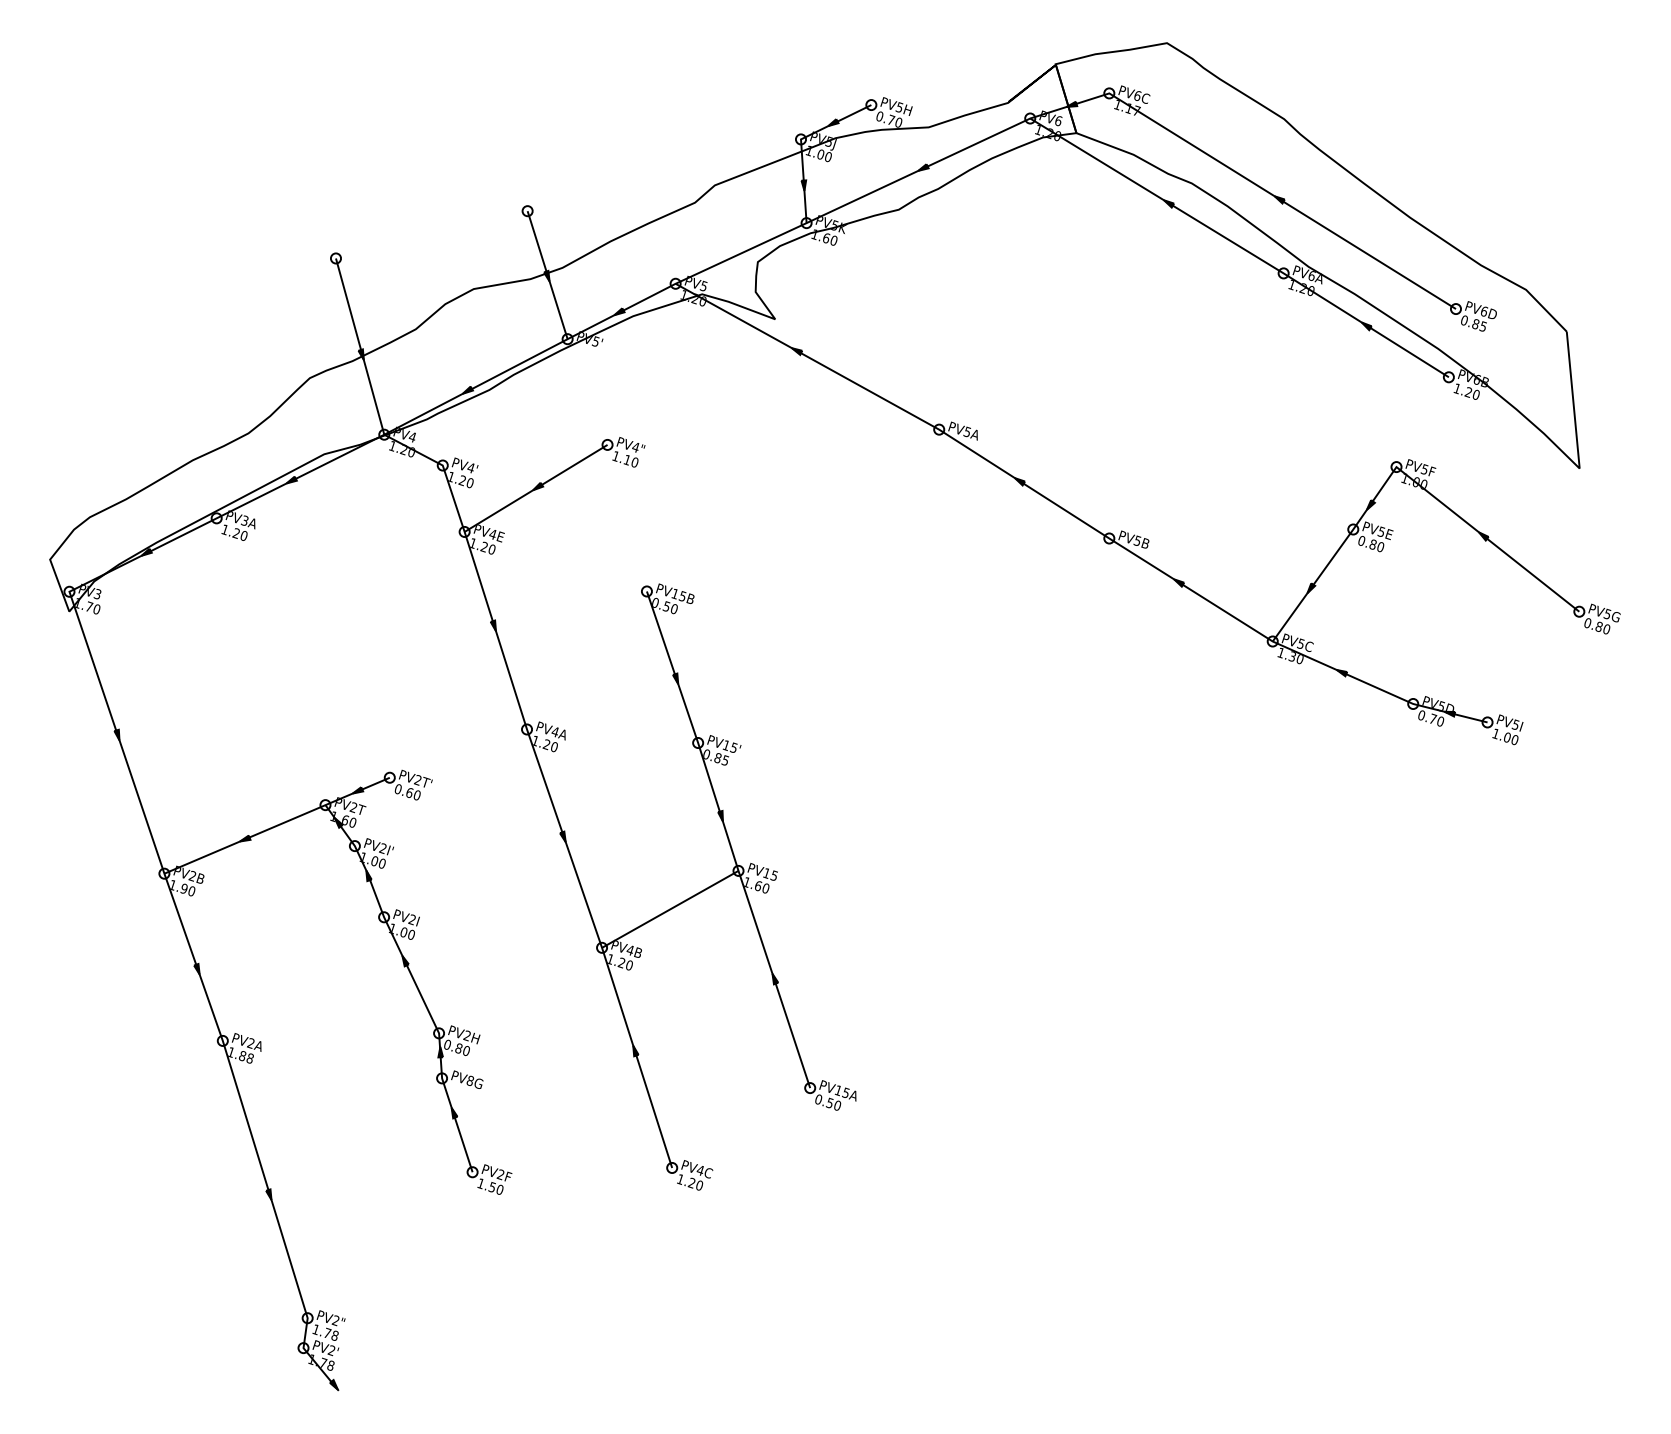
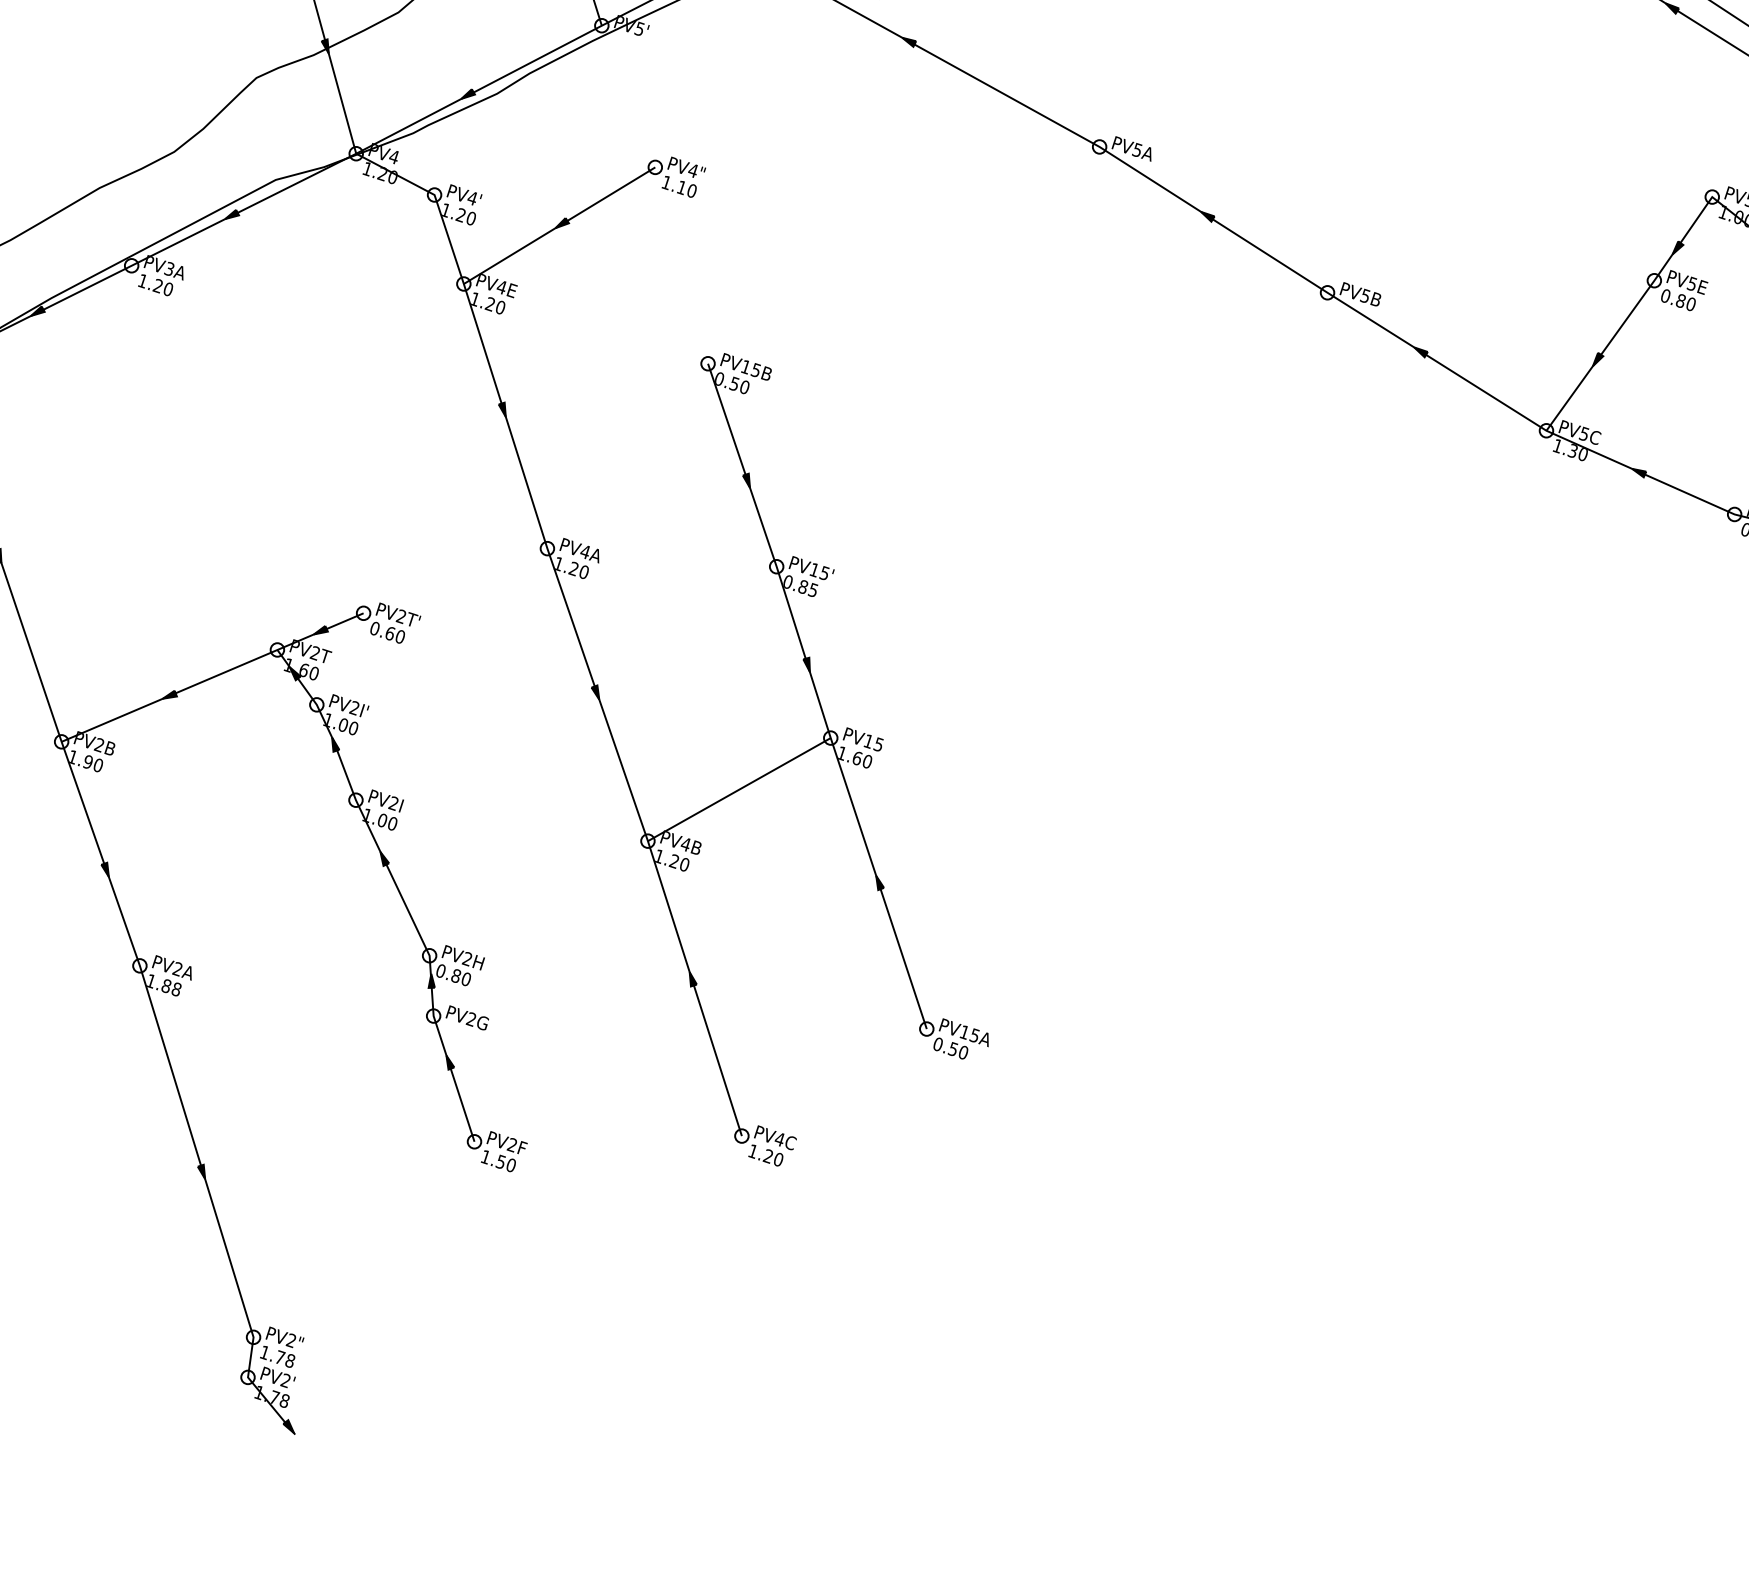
text: (470, 1080) -> (471, 1018), PV8G -> PV2G

